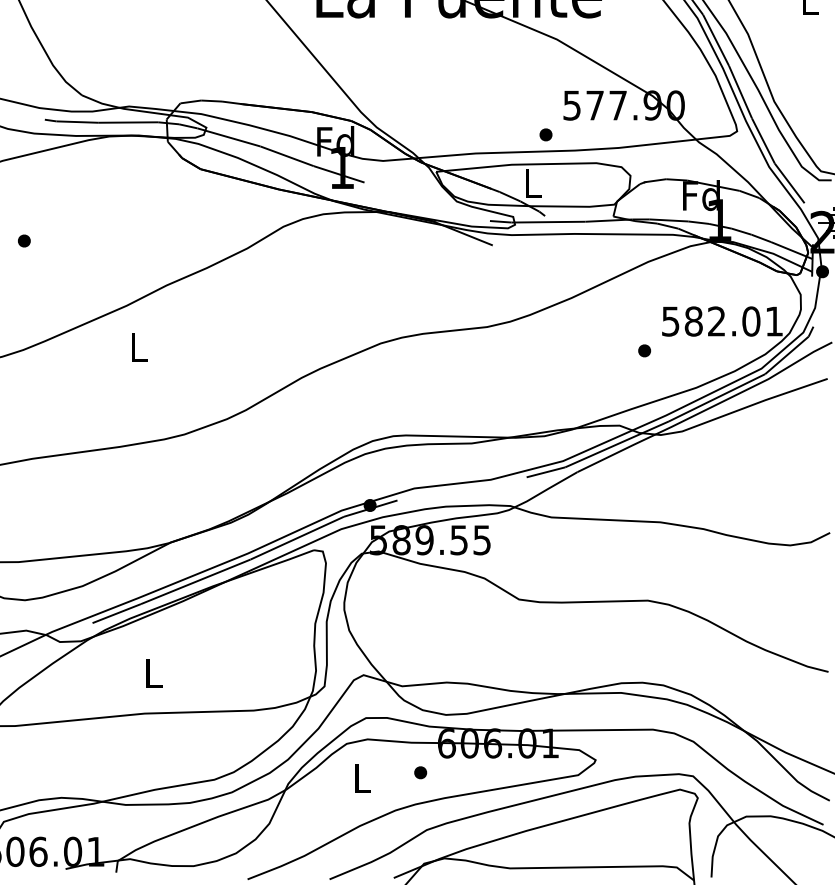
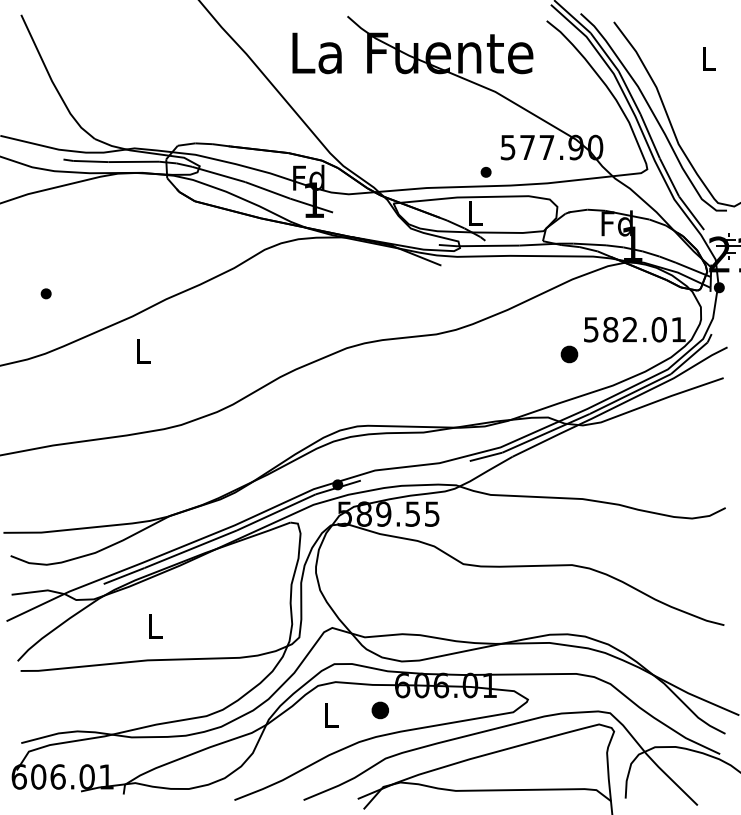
part: (23, 240) -> (45, 293), moved
part: (643, 350) -> (568, 354), size x1.6
part: (420, 771) -> (380, 709), size x1.6

